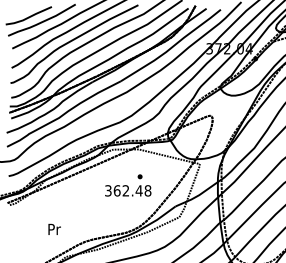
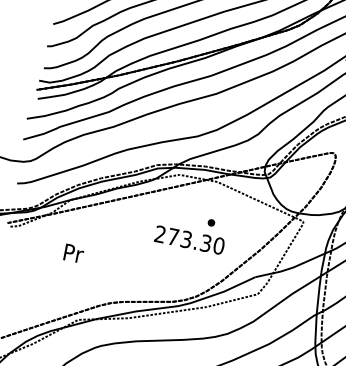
text: (128, 190) -> (190, 239), 362.48 -> 273.30
text: (54, 228) -> (73, 252), moved

